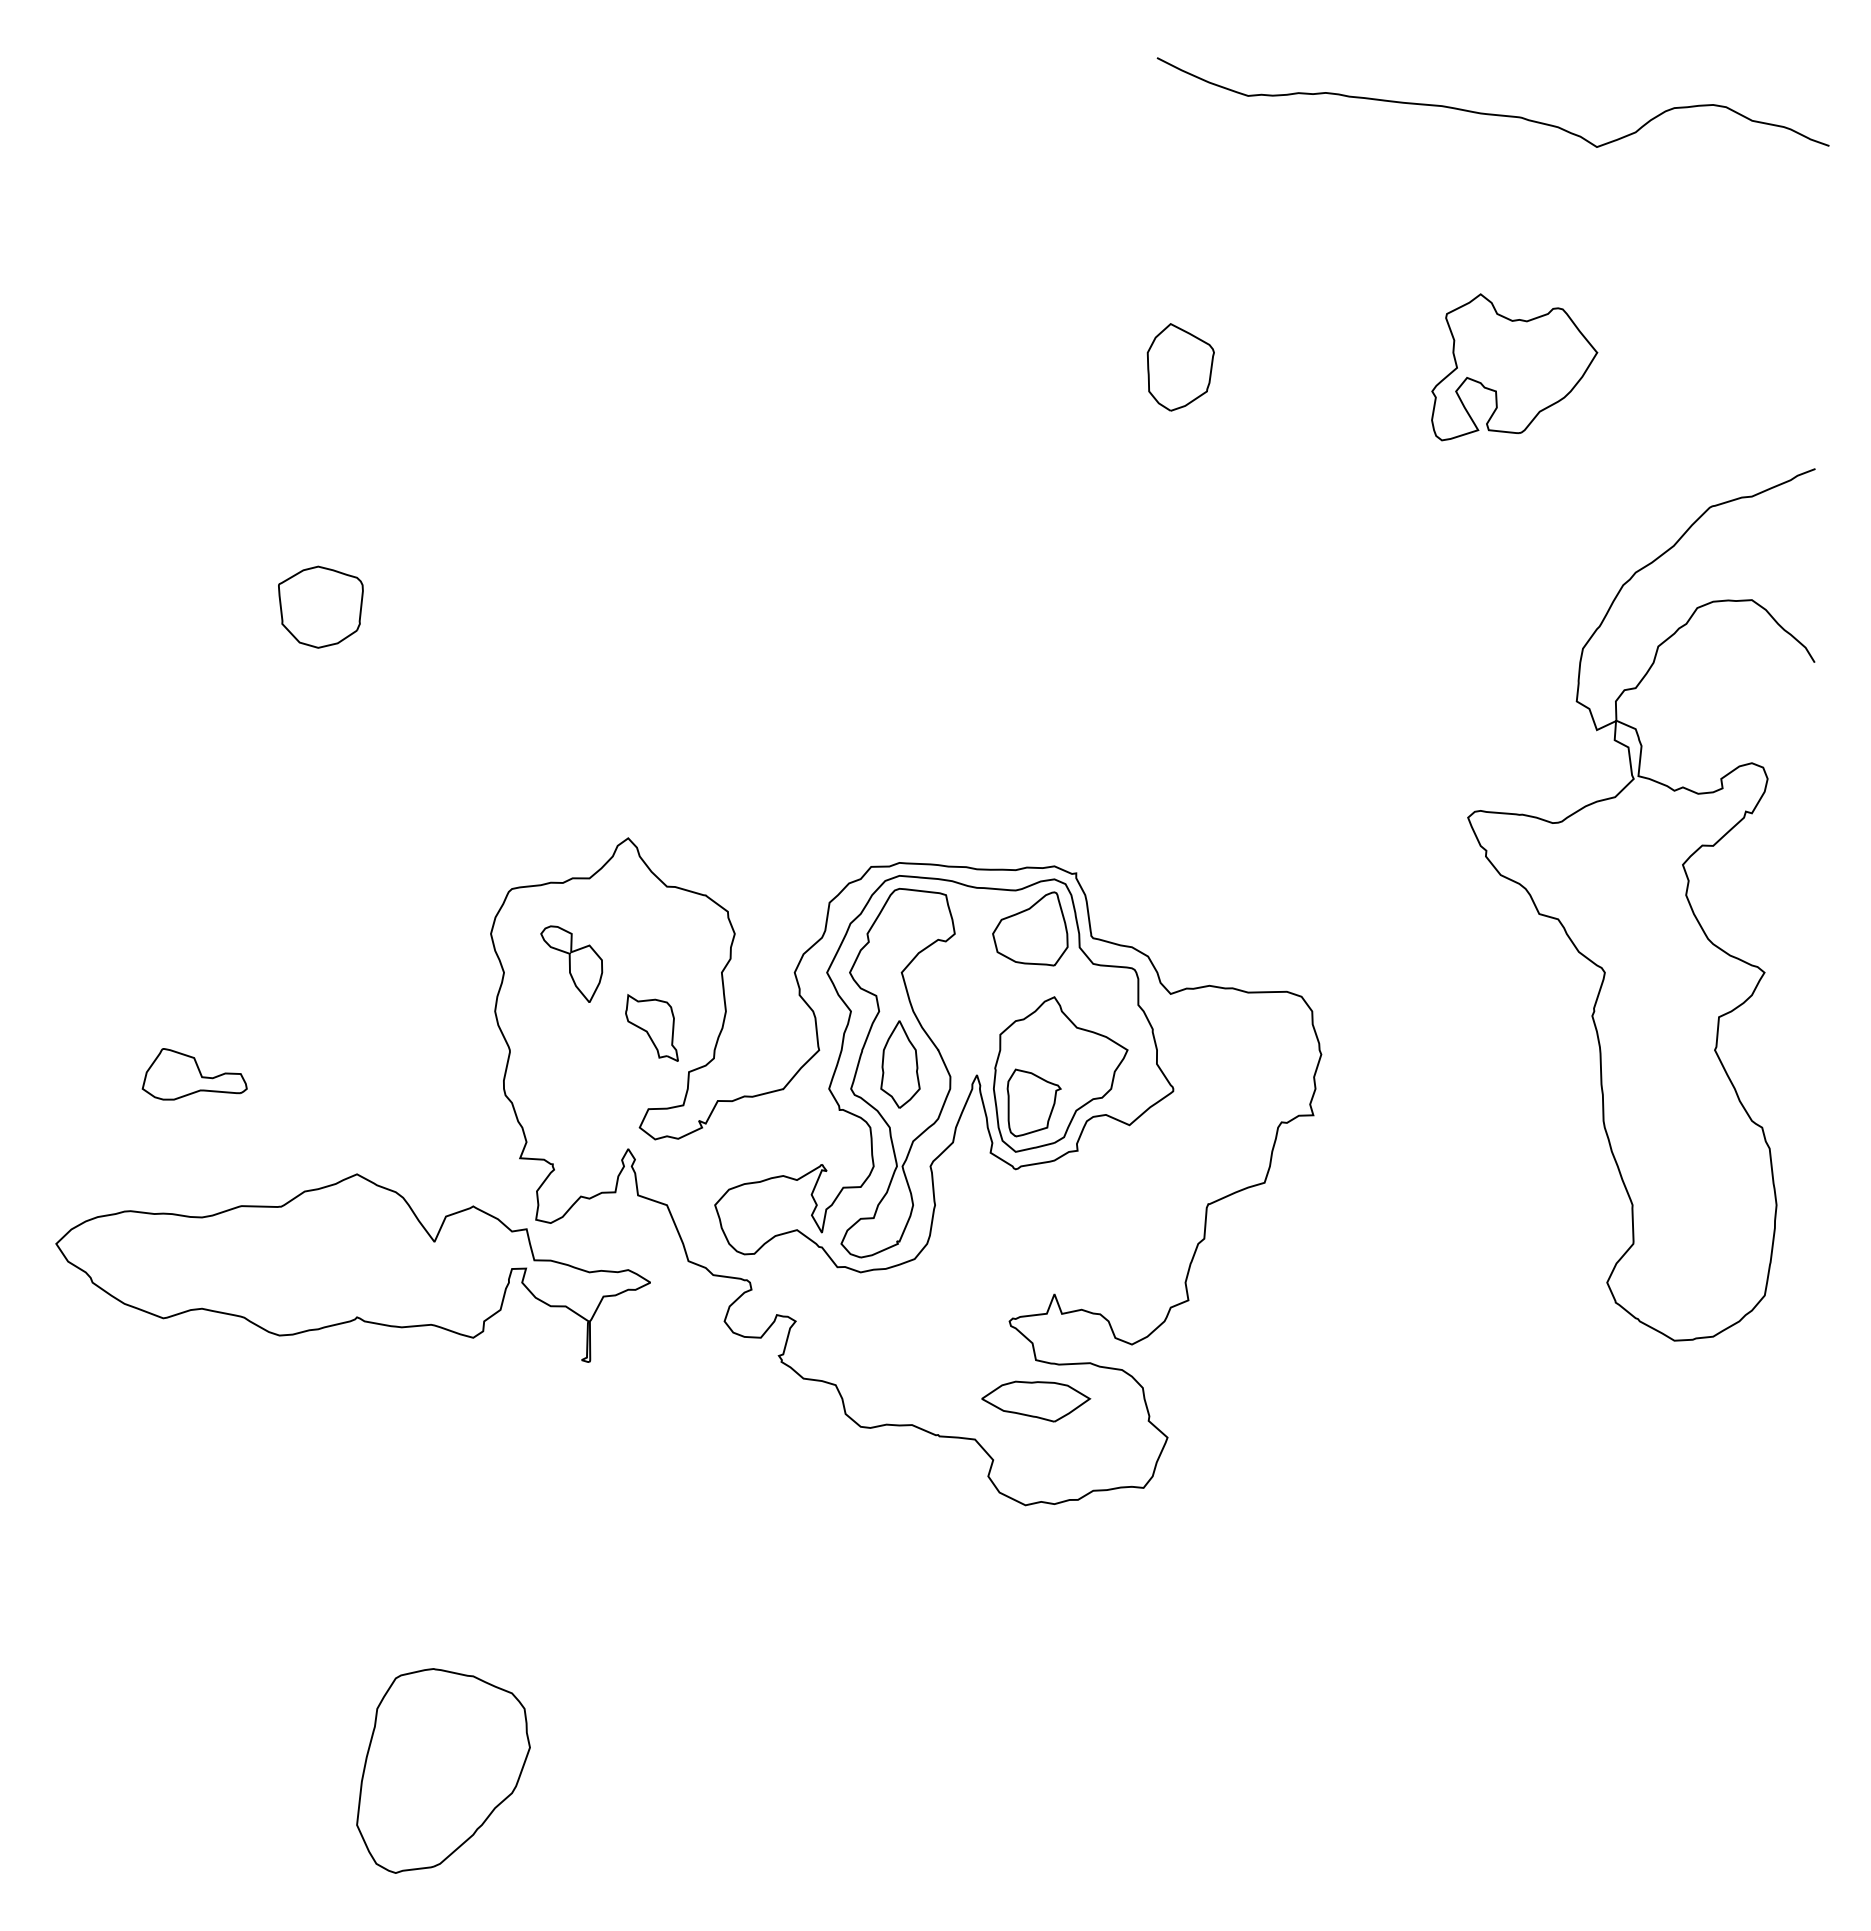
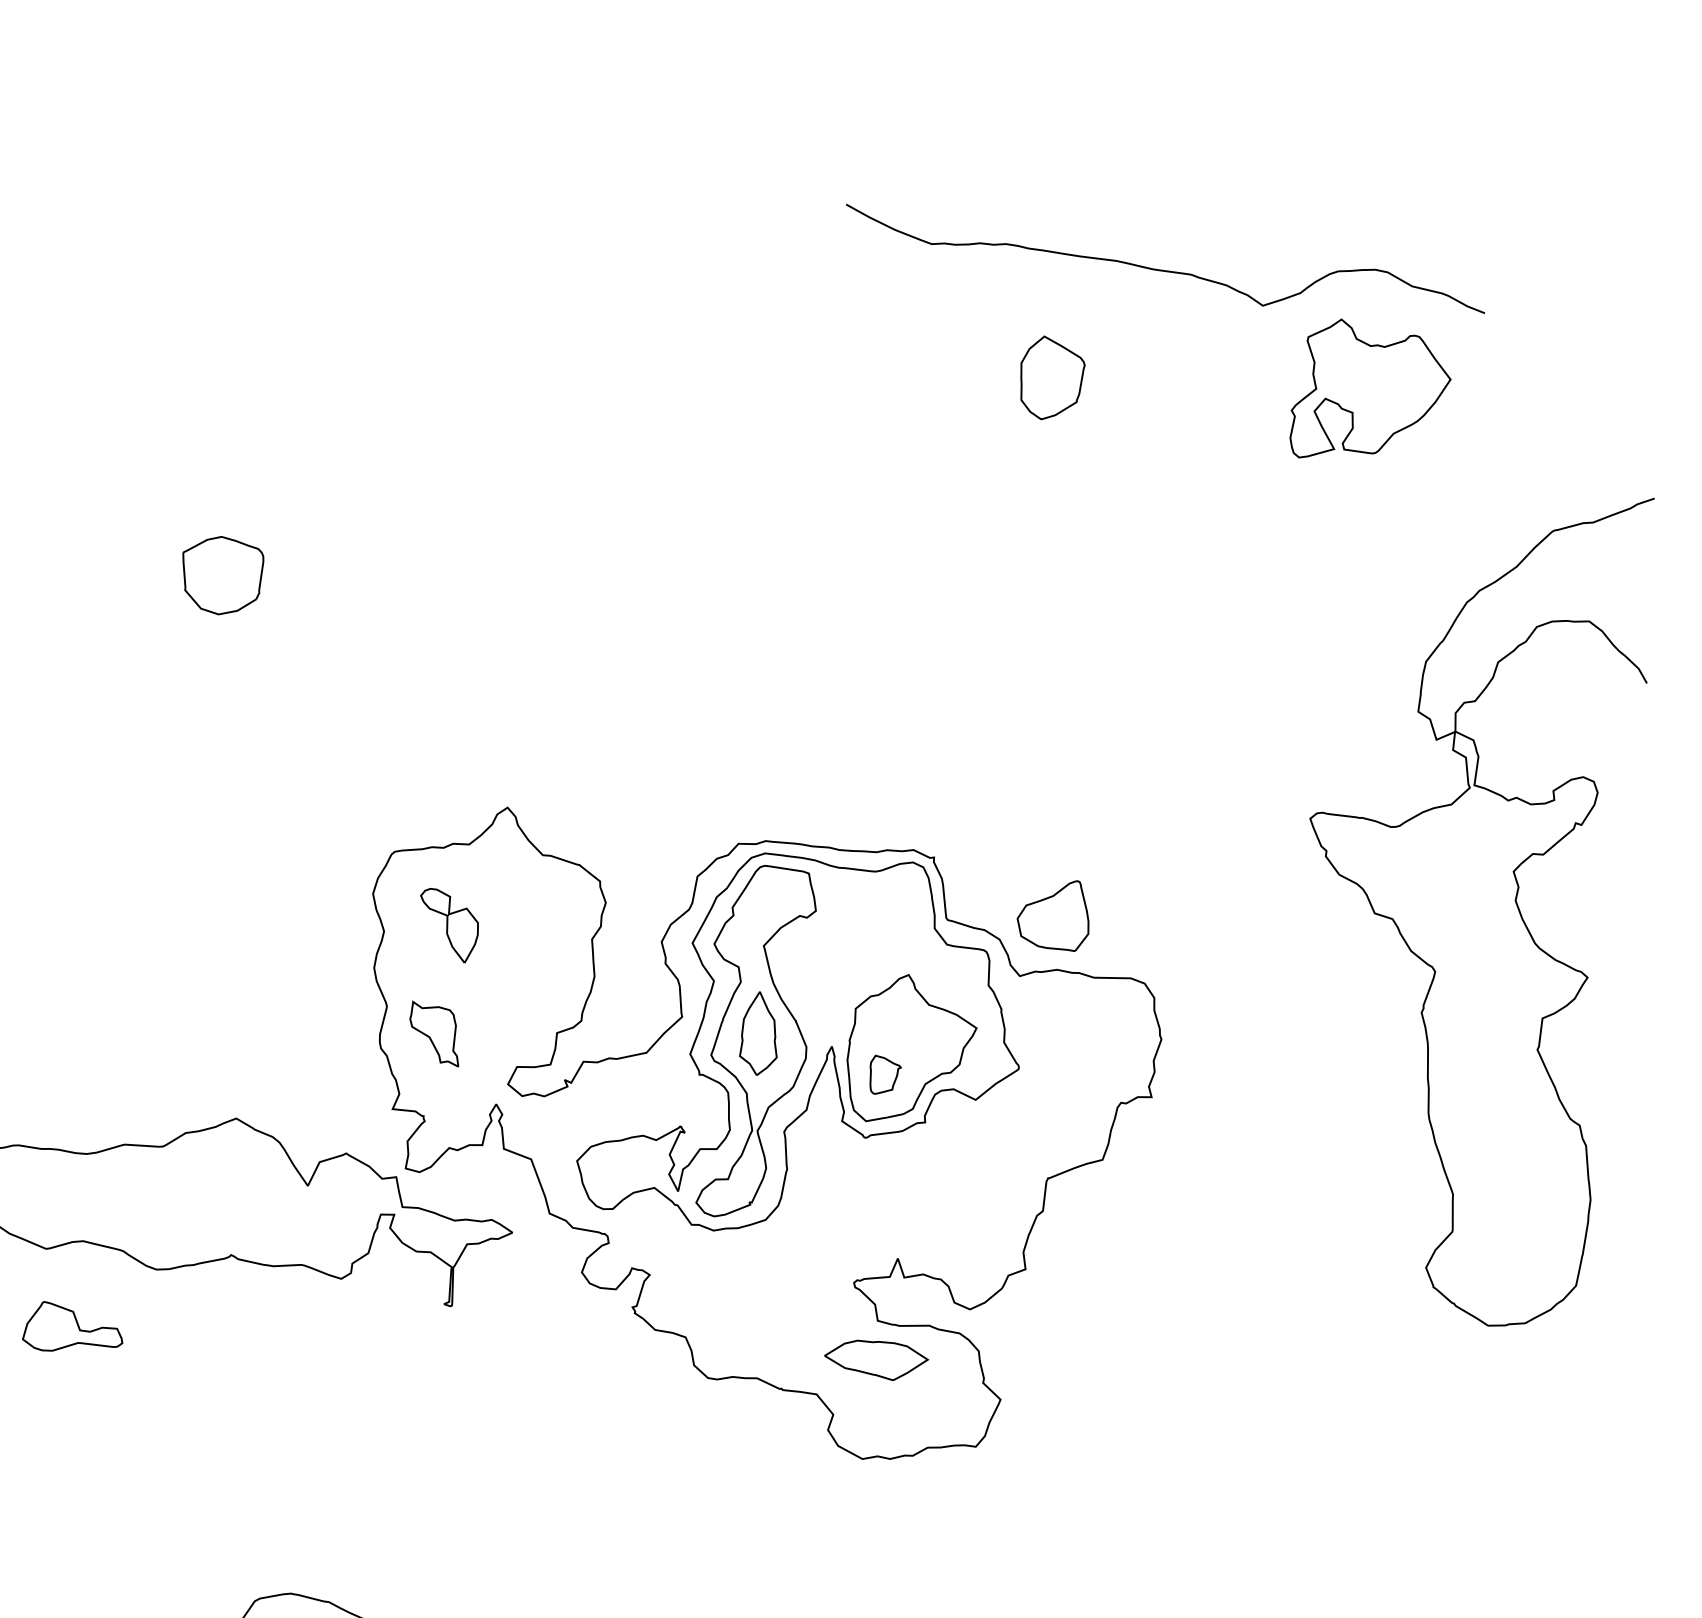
curve: (1492, 113) -> (1164, 269), moved
part: (1030, 928) -> (1053, 914), moved
part: (651, 1027) -> (434, 1033), moved
part: (194, 1074) -> (72, 1327), moved
part: (1033, 1102) -> (884, 1074), size x0.6

